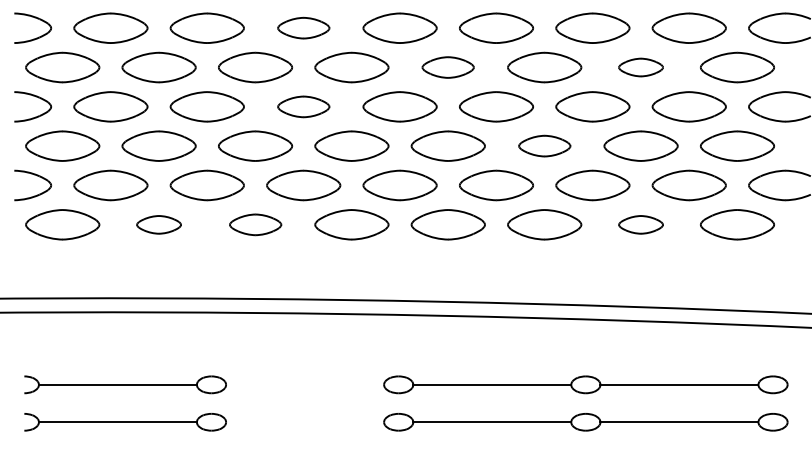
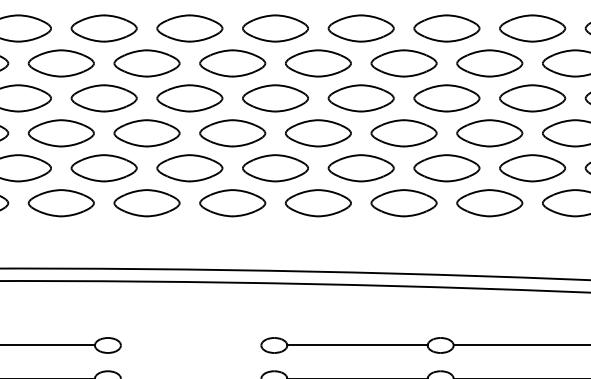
part: (303, 27) -> (189, 27), size x1.43
part: (447, 67) -> (317, 63), size x1.43
part: (640, 67) -> (489, 63), size x1.67
part: (303, 106) -> (189, 98), size x1.43
part: (544, 145) -> (403, 132), size x1.43
part: (158, 224) -> (60, 202), size x1.67
part: (255, 224) -> (147, 202), size x1.43
part: (640, 224) -> (489, 202), size x1.67

